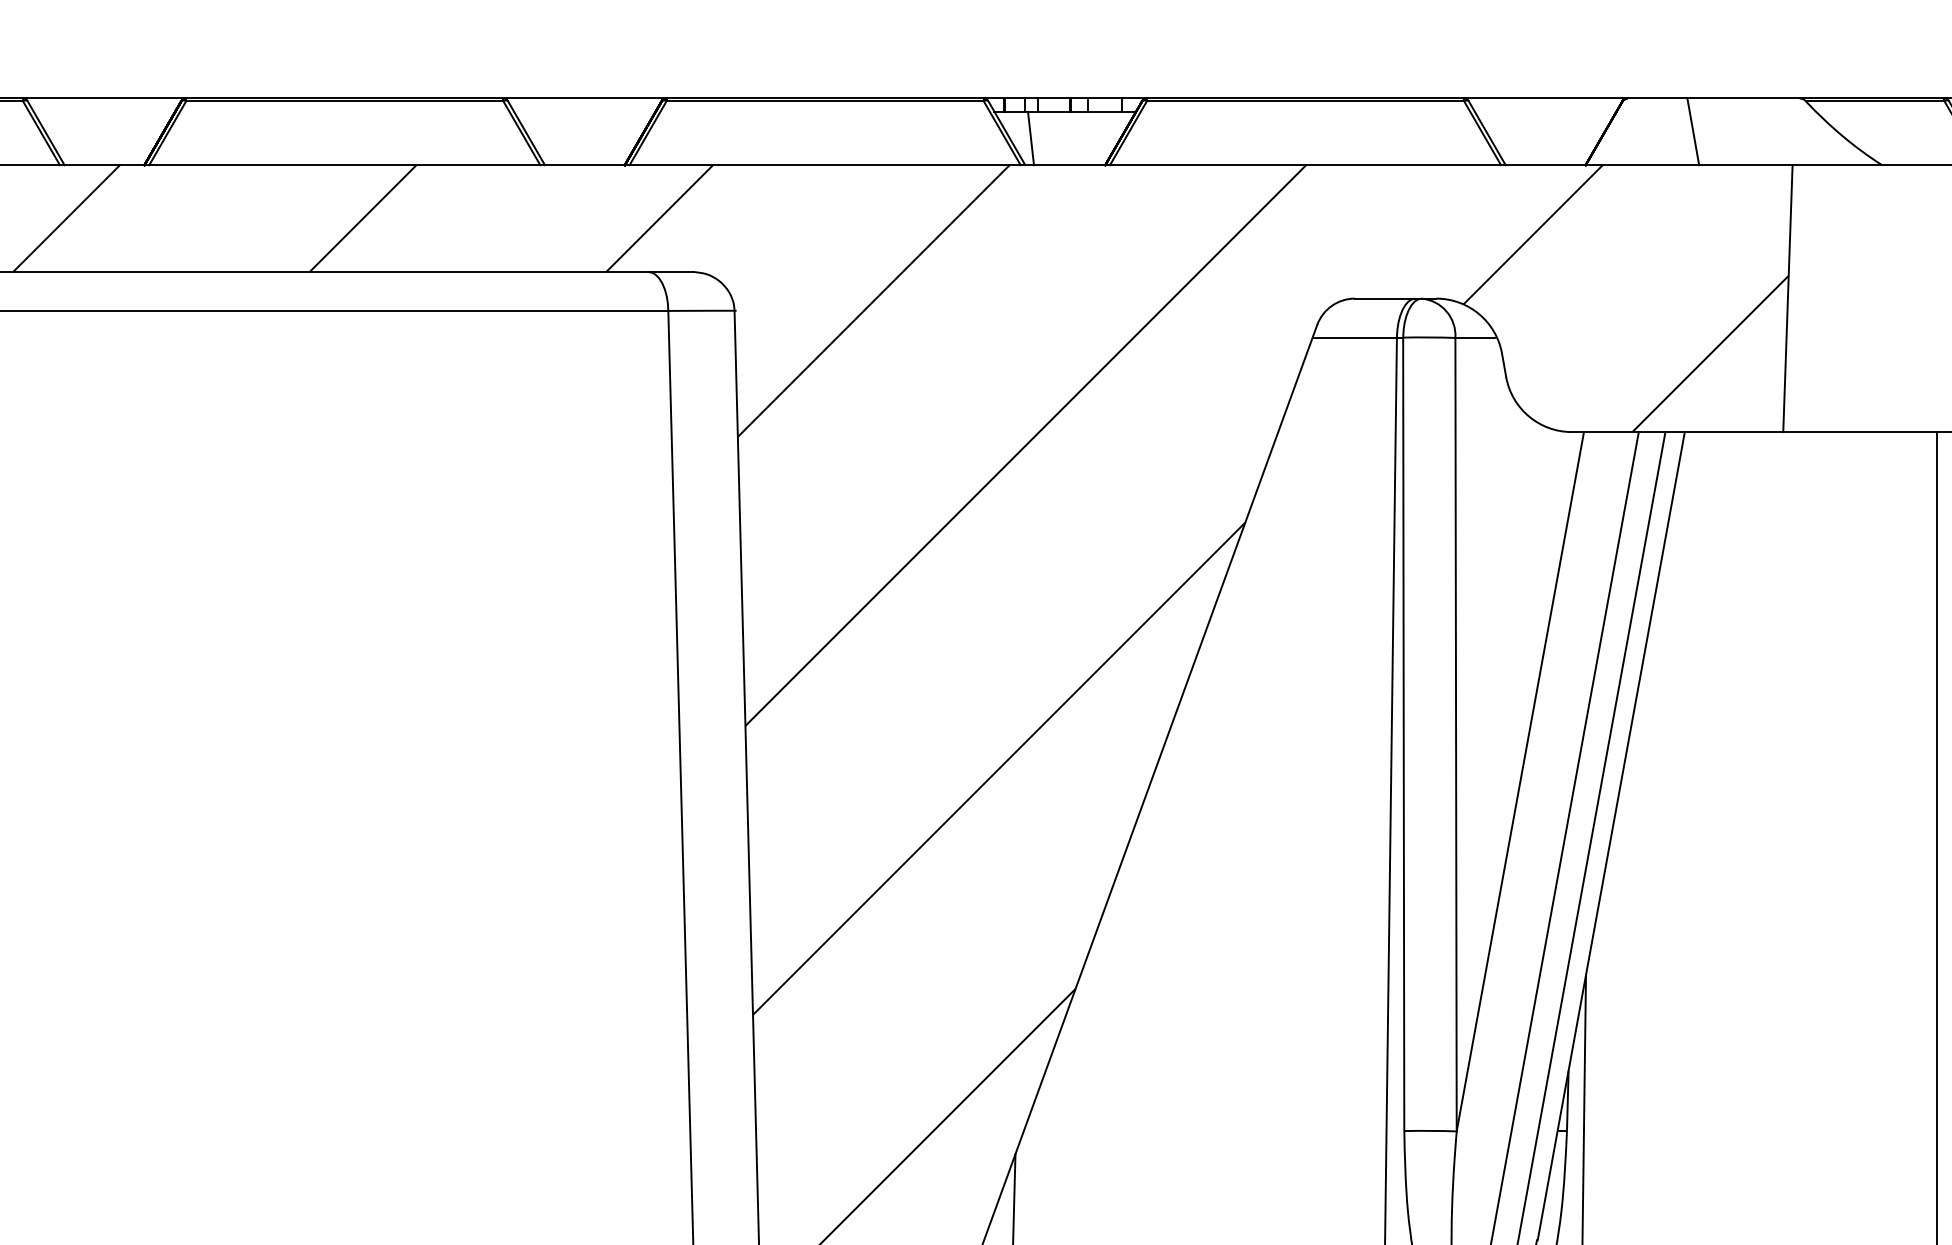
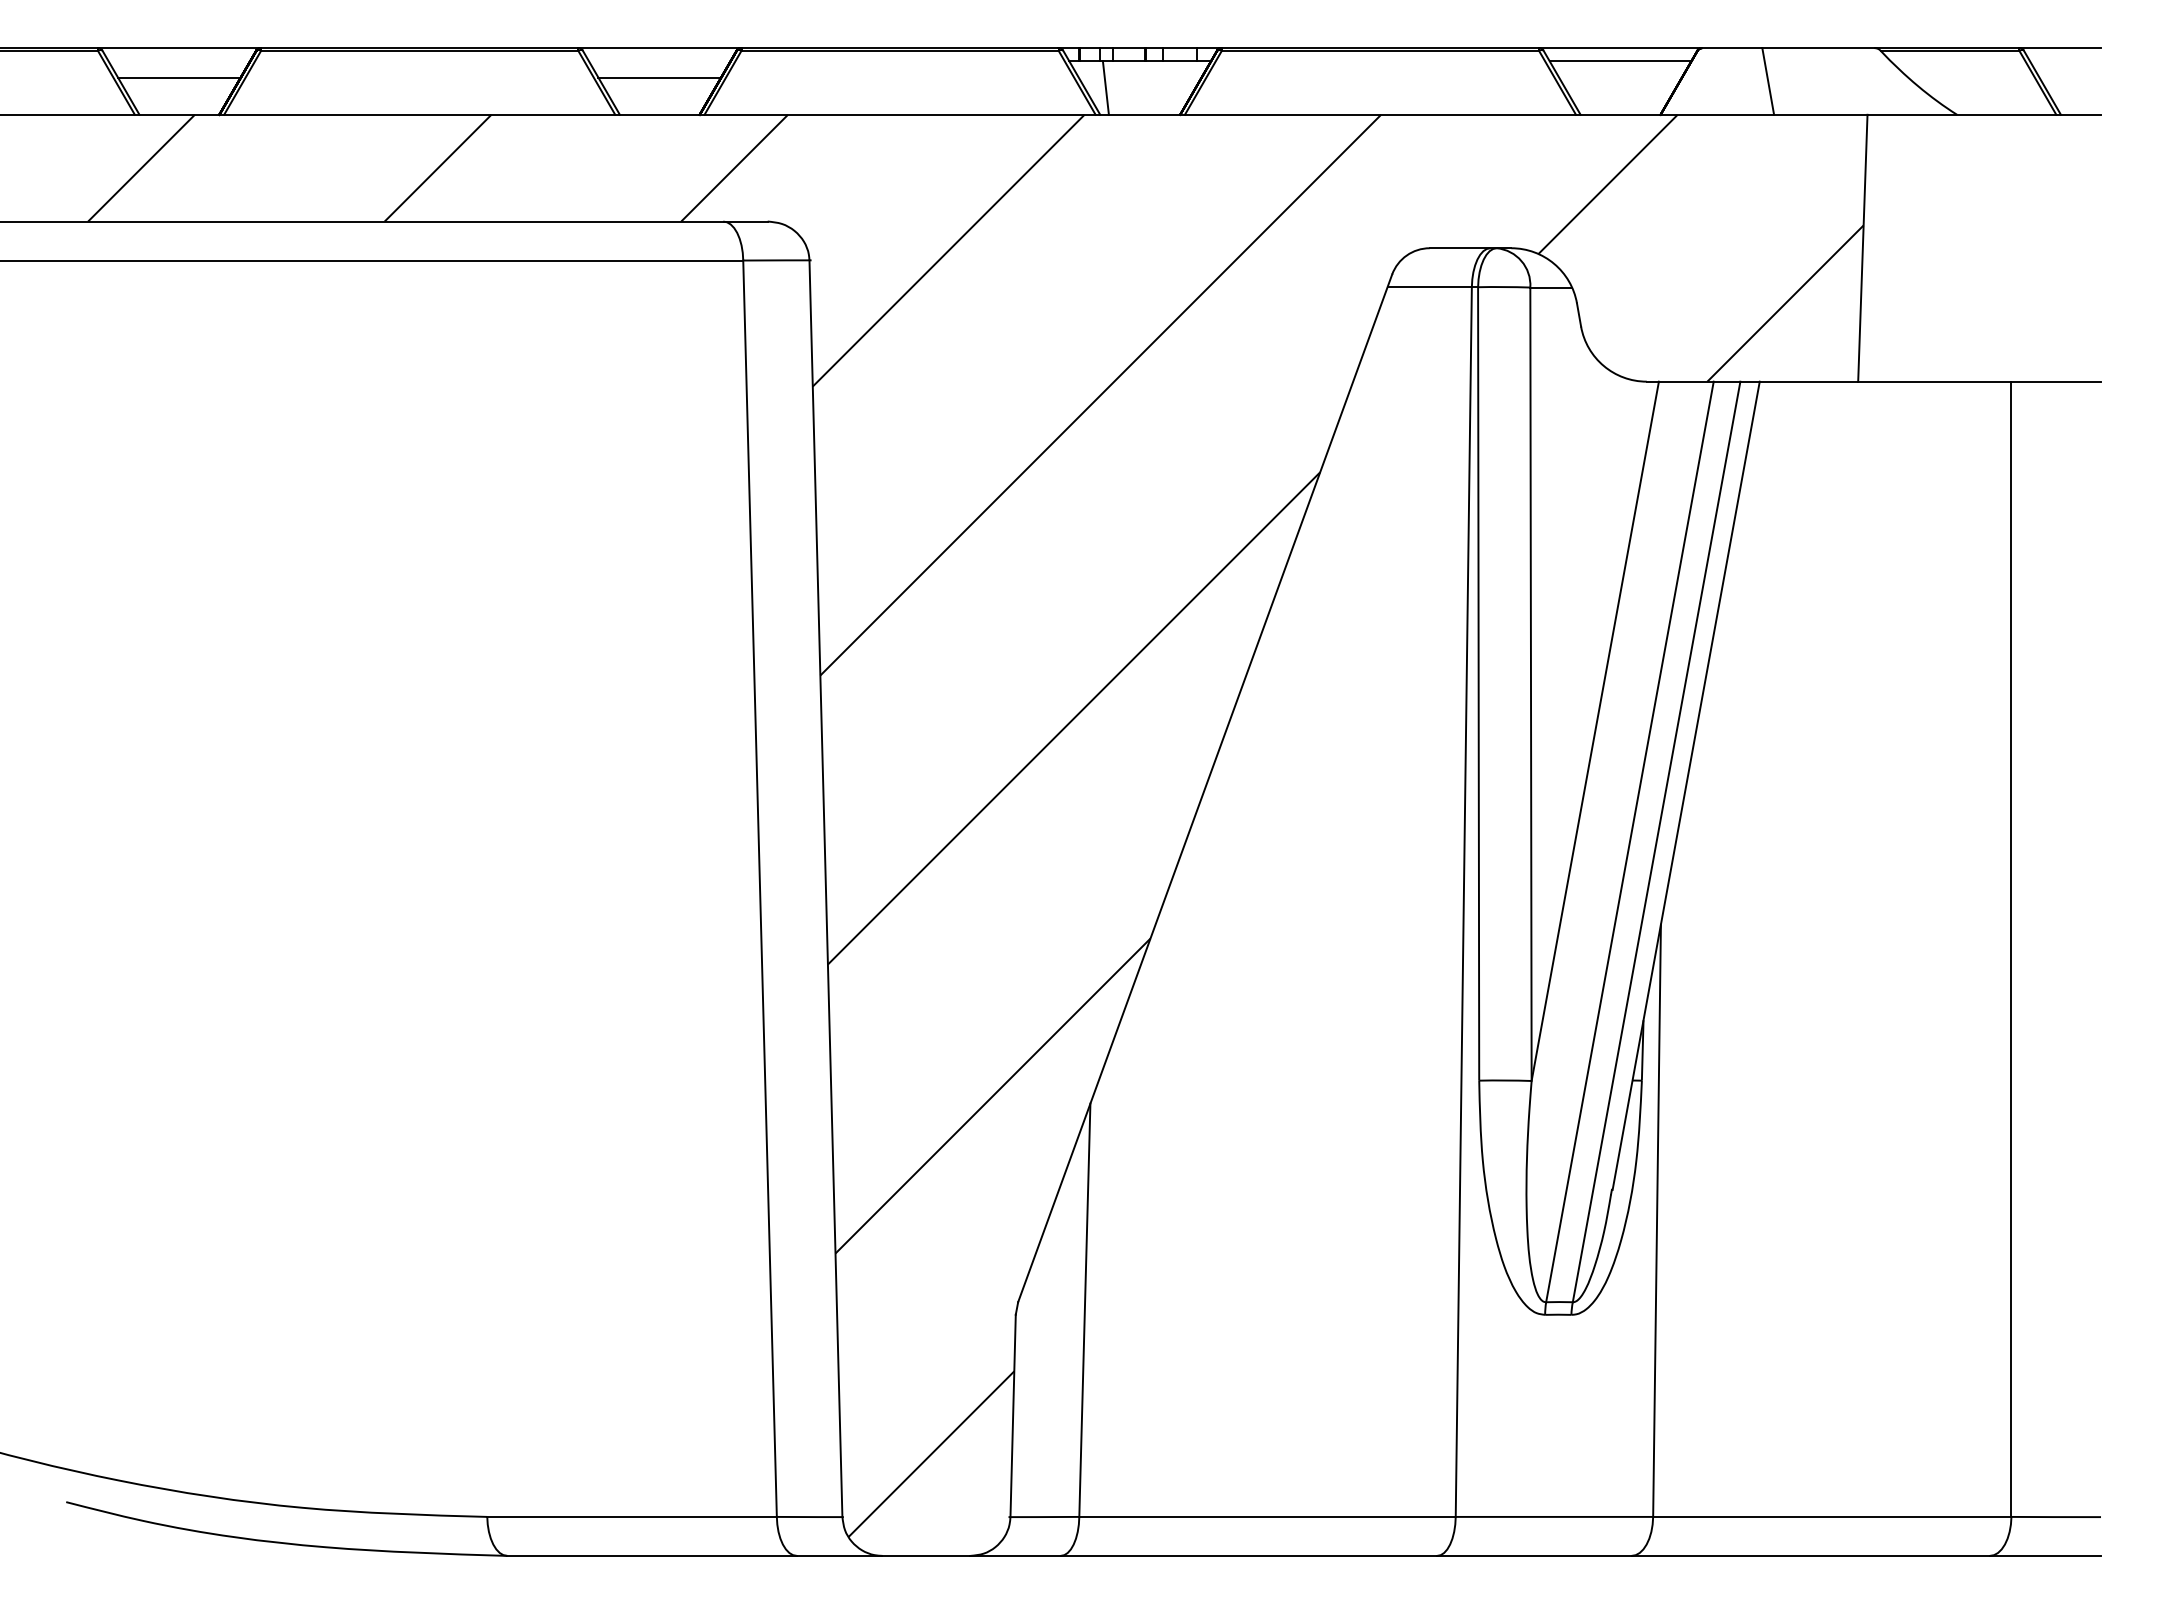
line: (1545, 111) -> (1620, 61), added
line: (103, 128) -> (178, 78), added
line: (584, 128) -> (659, 78), added

